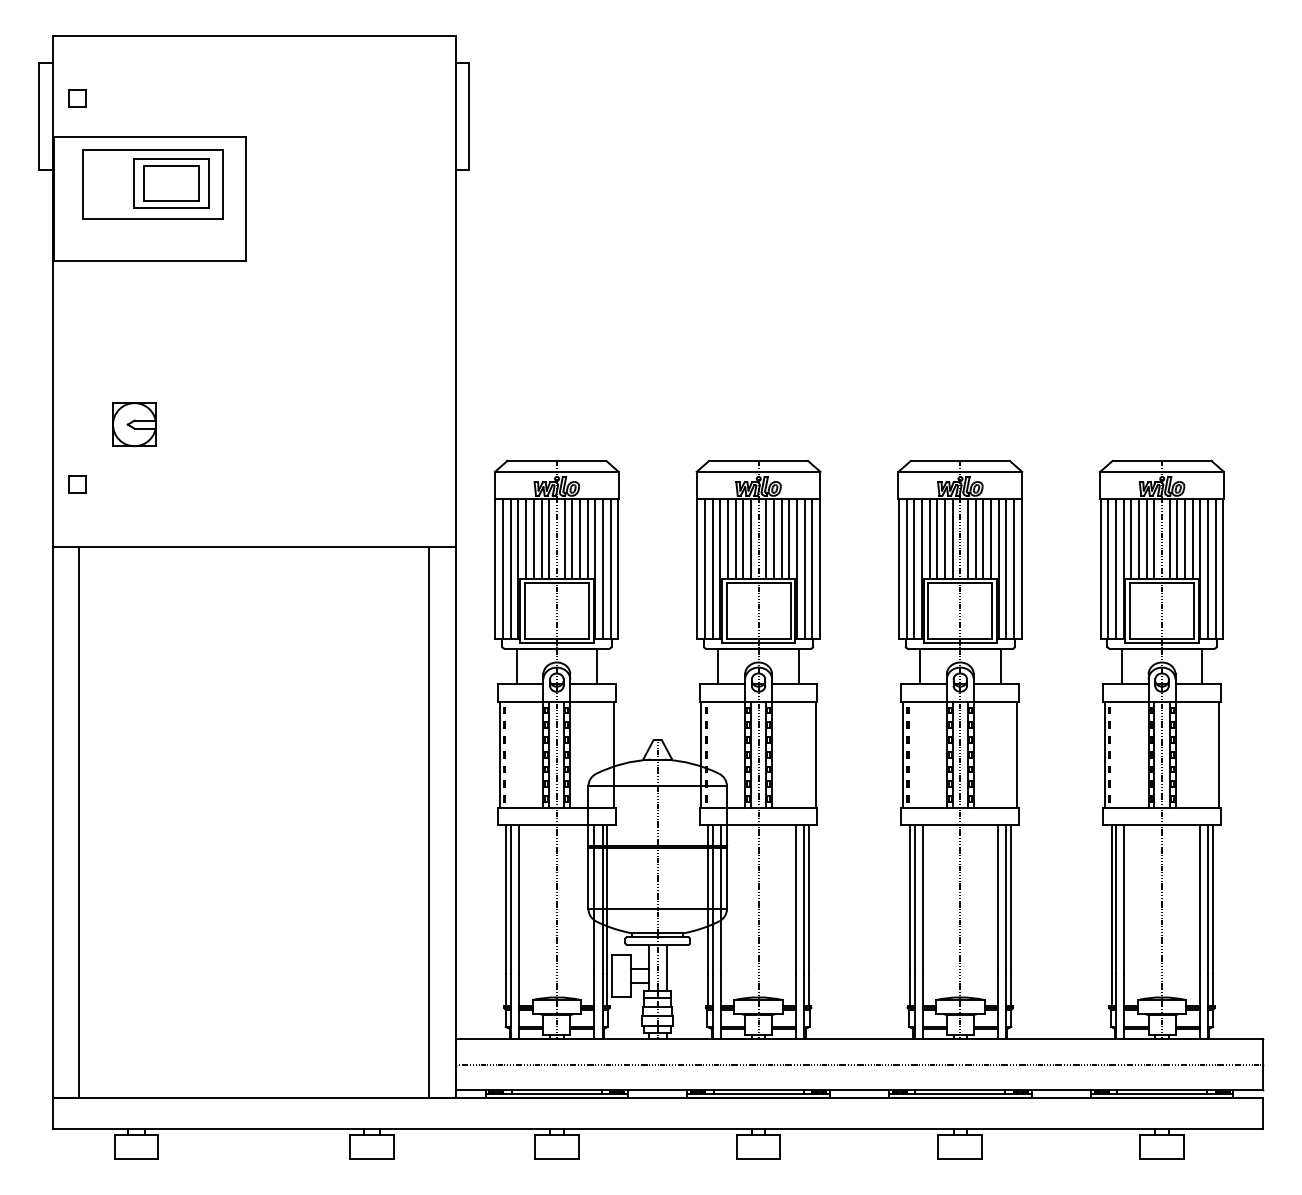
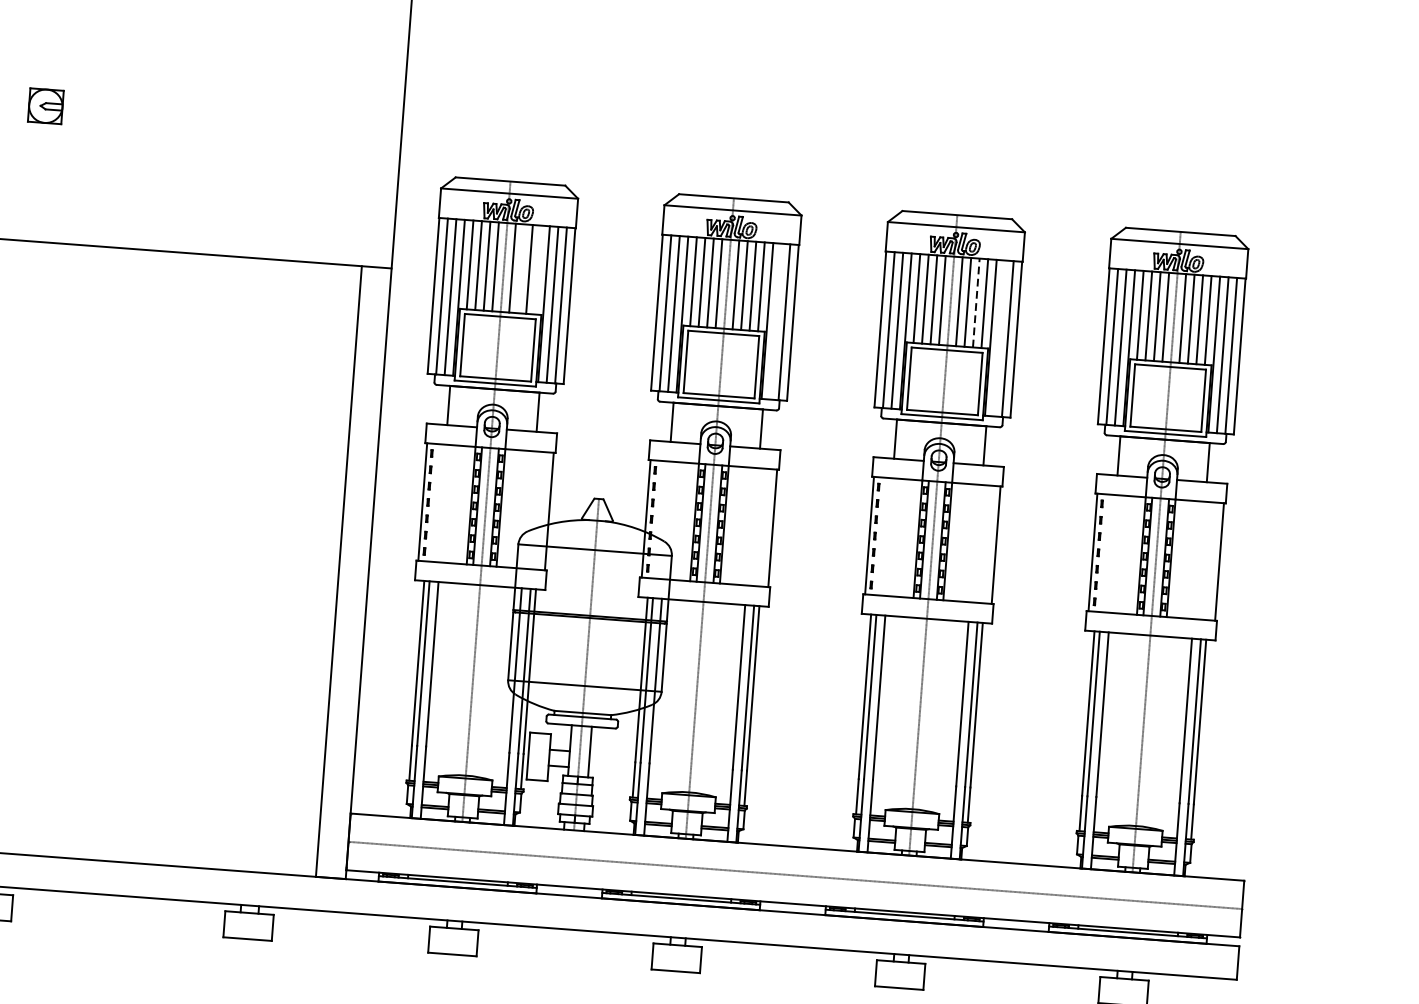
part: (134, 424) -> (45, 105), size x0.7
line: (572, 538) -> (521, 268), removed
line: (587, 538) -> (537, 269), removed
line: (983, 538) -> (976, 302), solid -> dashed
line: (804, 568) -> (775, 321), removed
line: (1006, 568) -> (999, 338), removed

